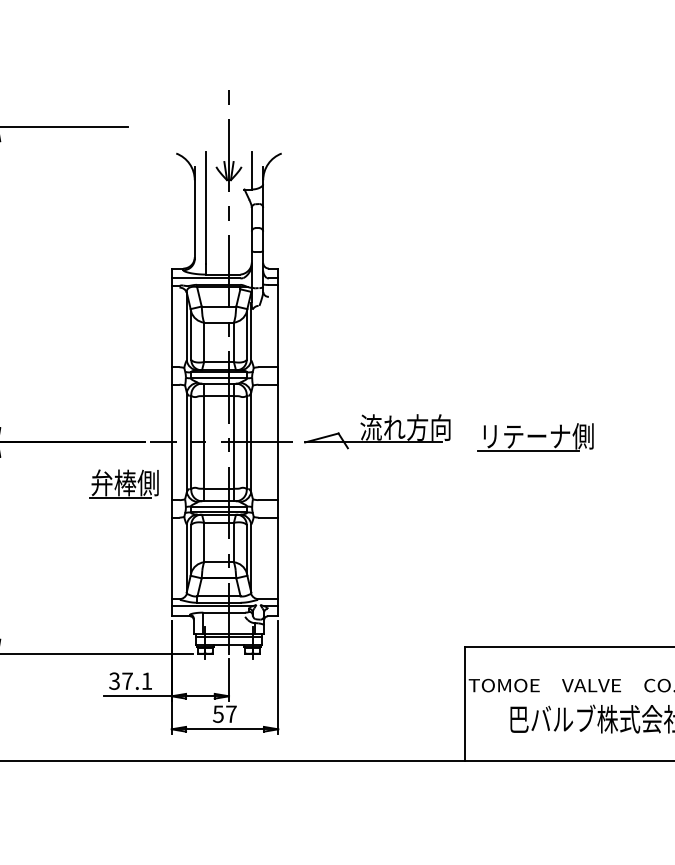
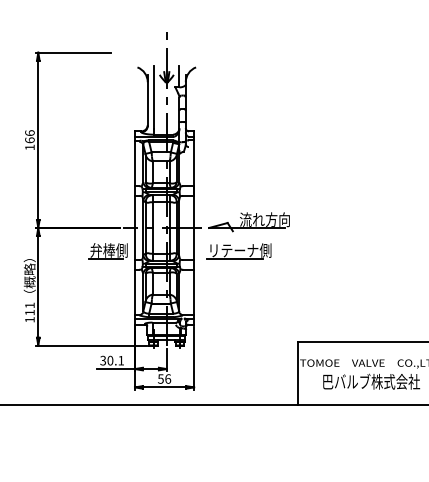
part: (534, 437) -> (238, 251), moved
text: (127, 680) -> (110, 360), 37.1 -> 30.1
text: (232, 713) -> (168, 378), 57 -> 56

